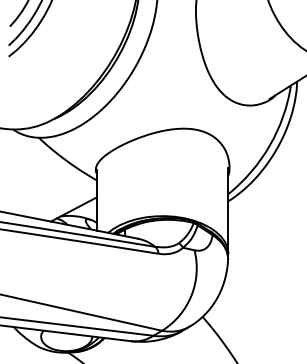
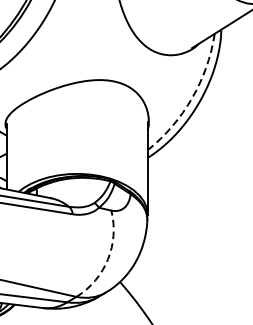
arc: (269, 145) -> (191, 98), solid -> dashed
arc: (191, 295) -> (108, 259), solid -> dashed

